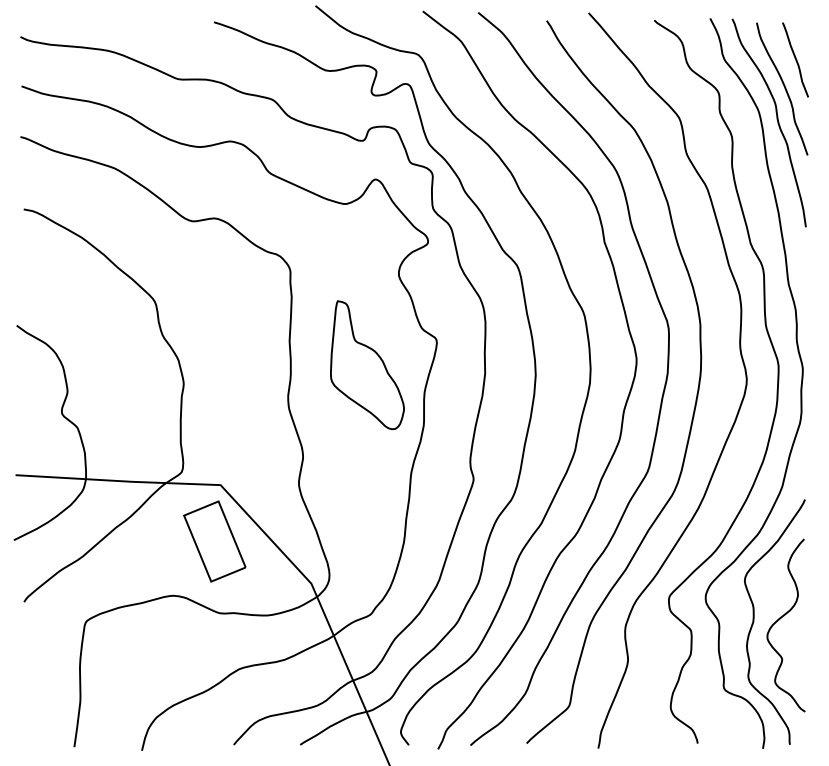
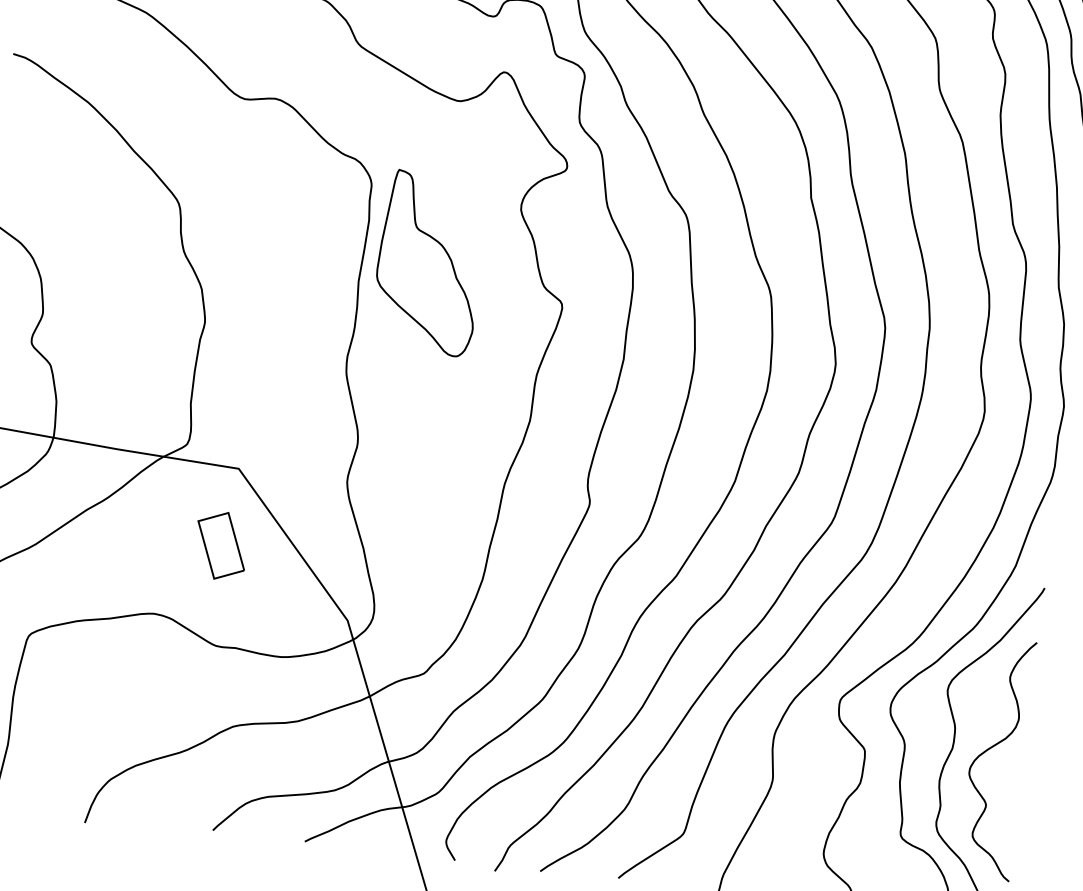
part: (367, 365) -> (429, 263), moved
part: (214, 541) -> (220, 545), size x0.6

